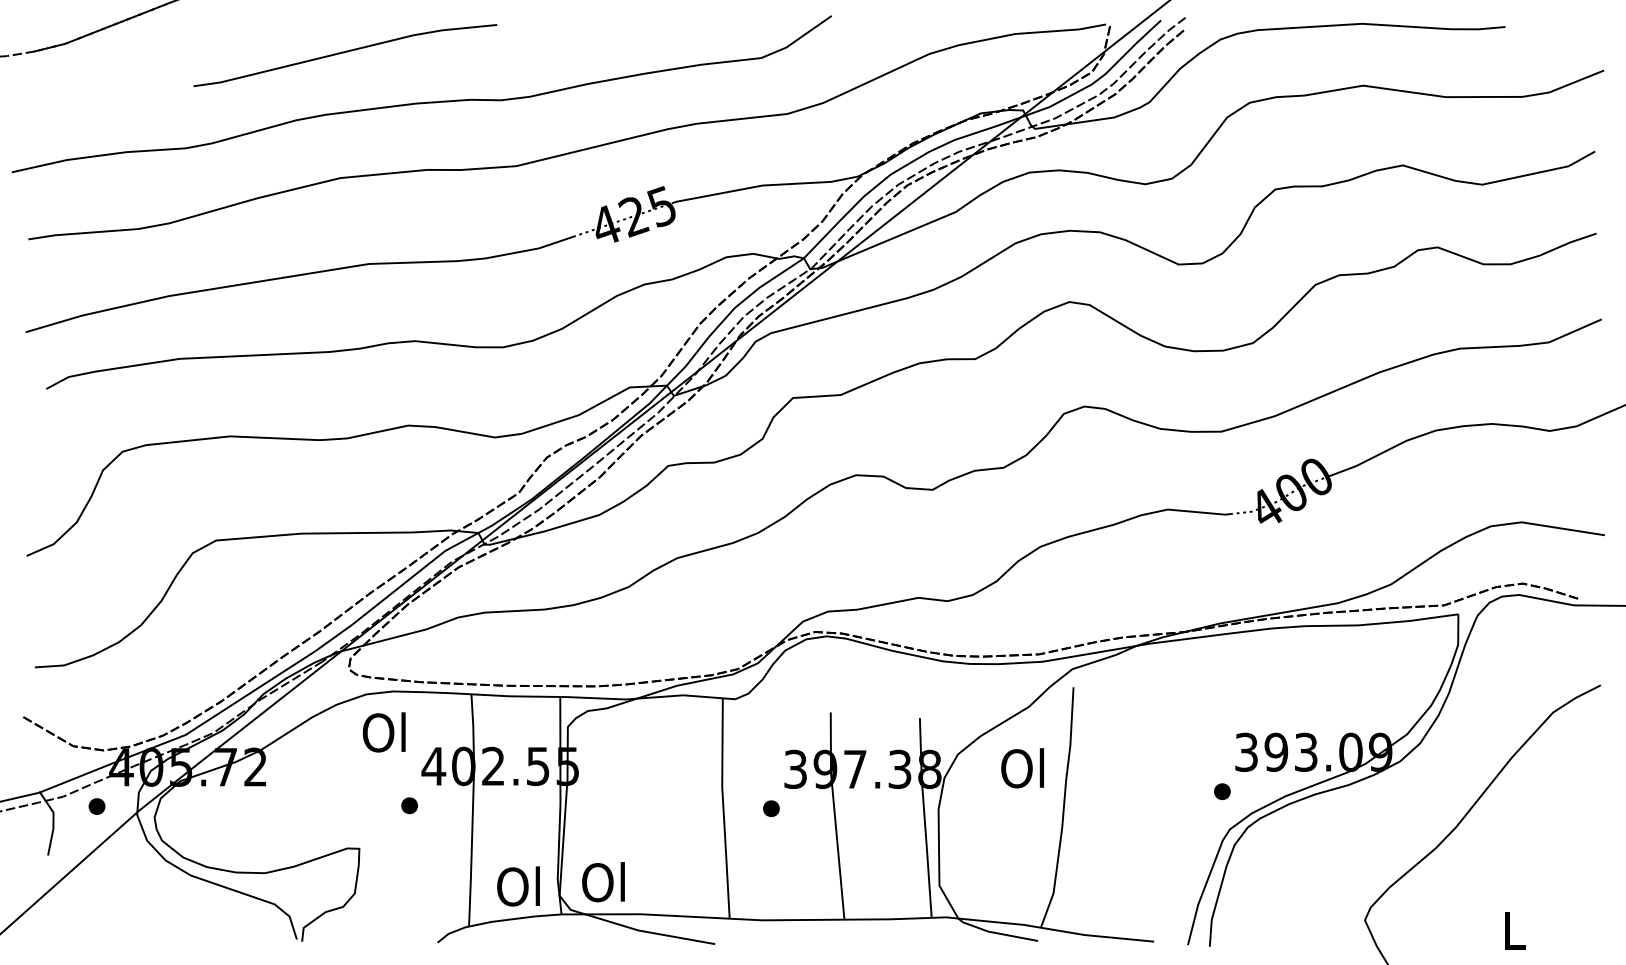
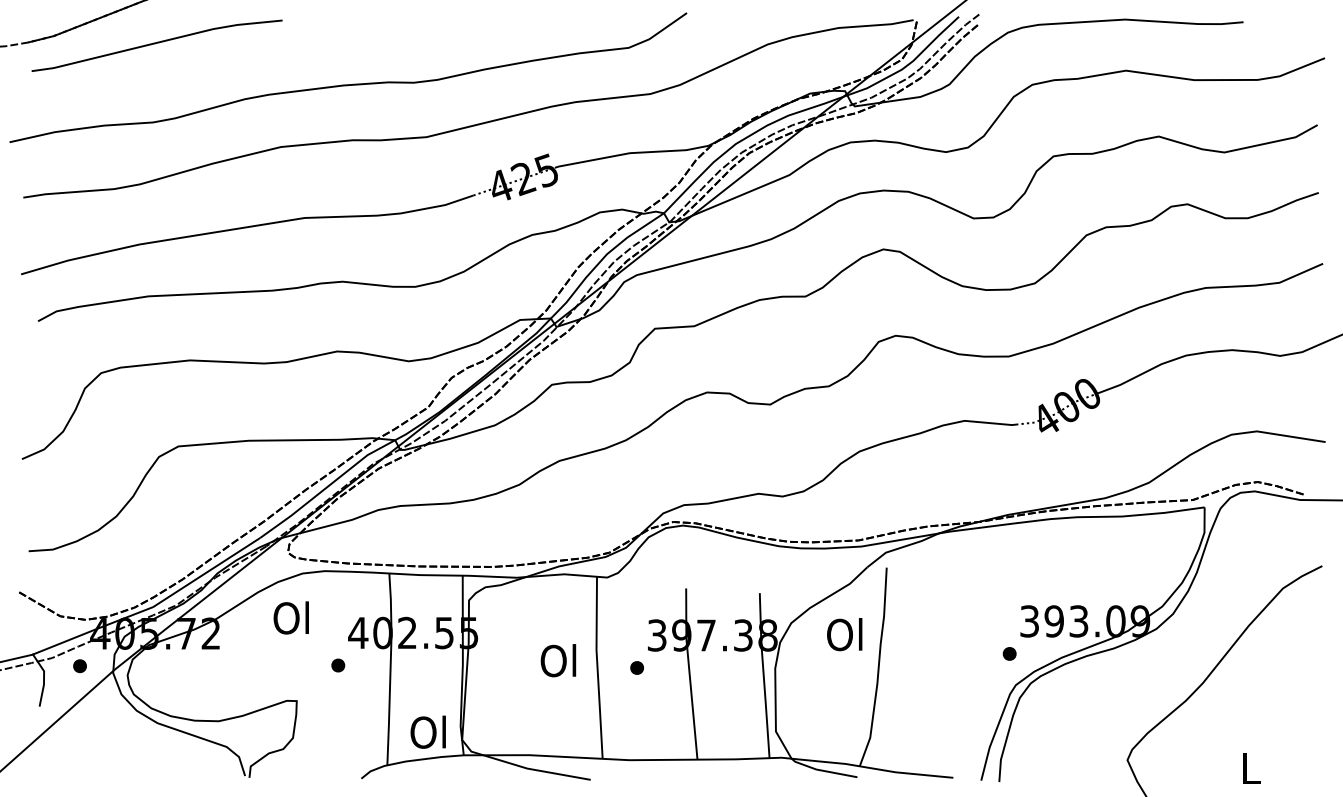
line: (343, 53) -> (155, 44), moved
text: (383, 731) -> (290, 617), moved
text: (603, 881) -> (558, 660), moved

